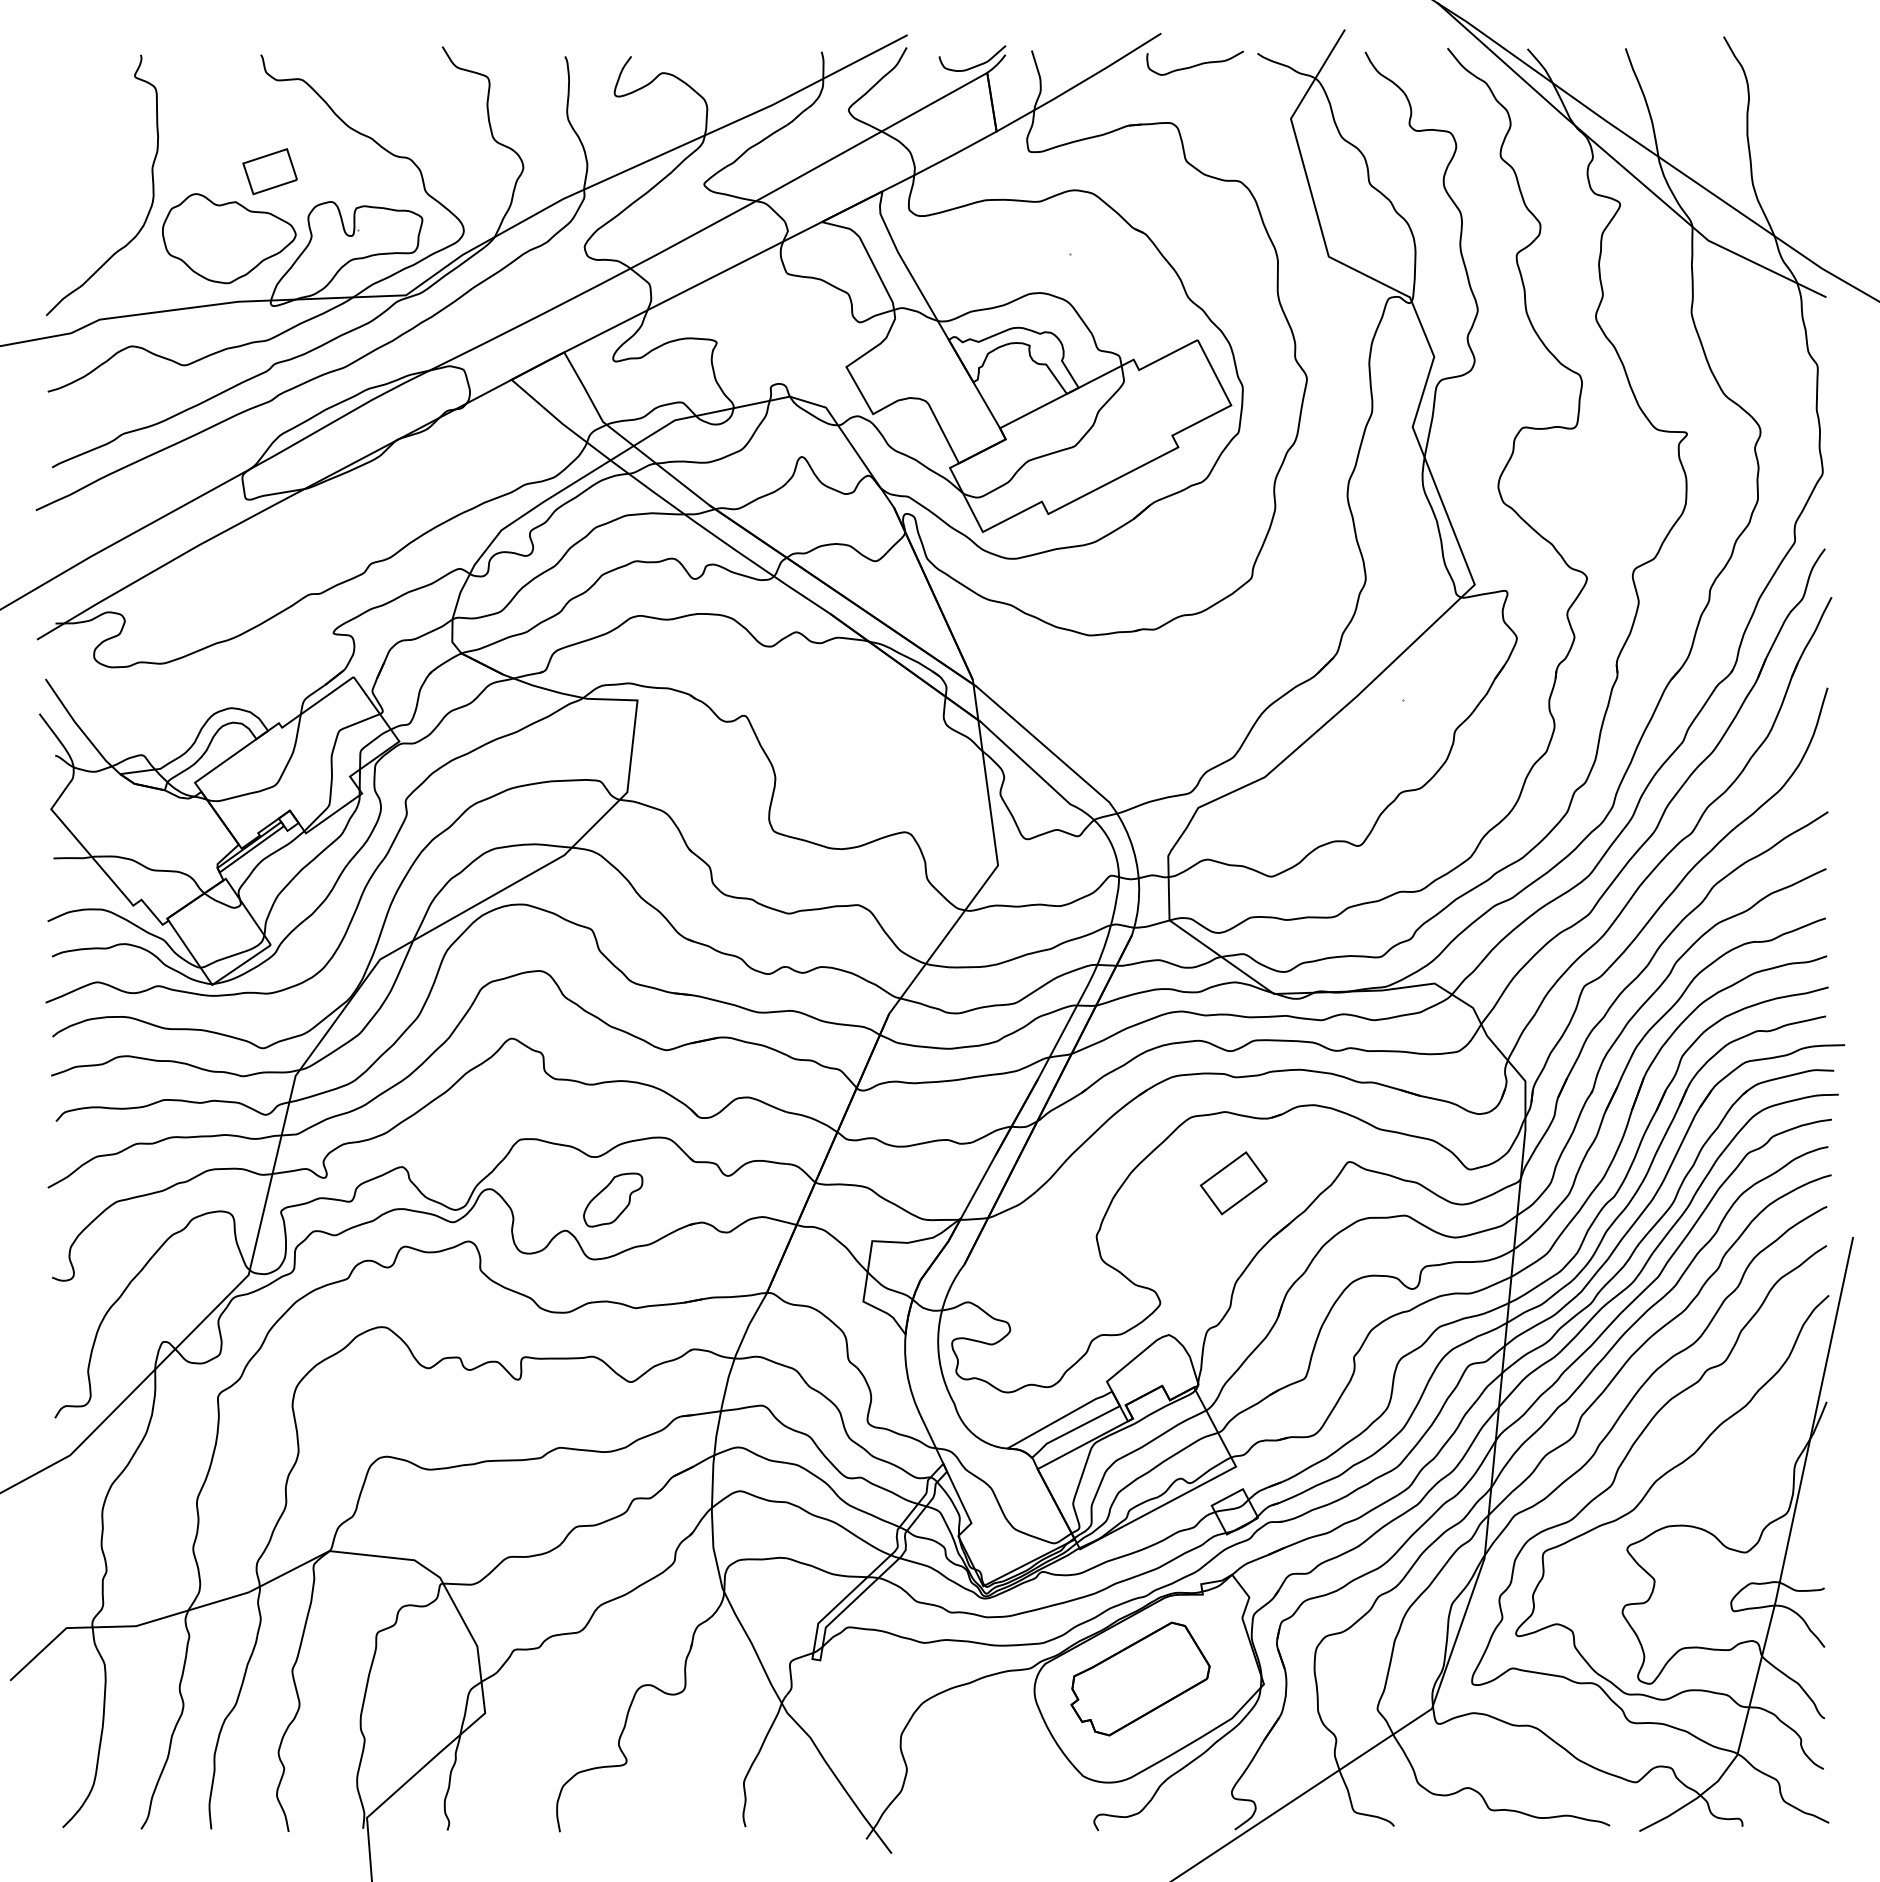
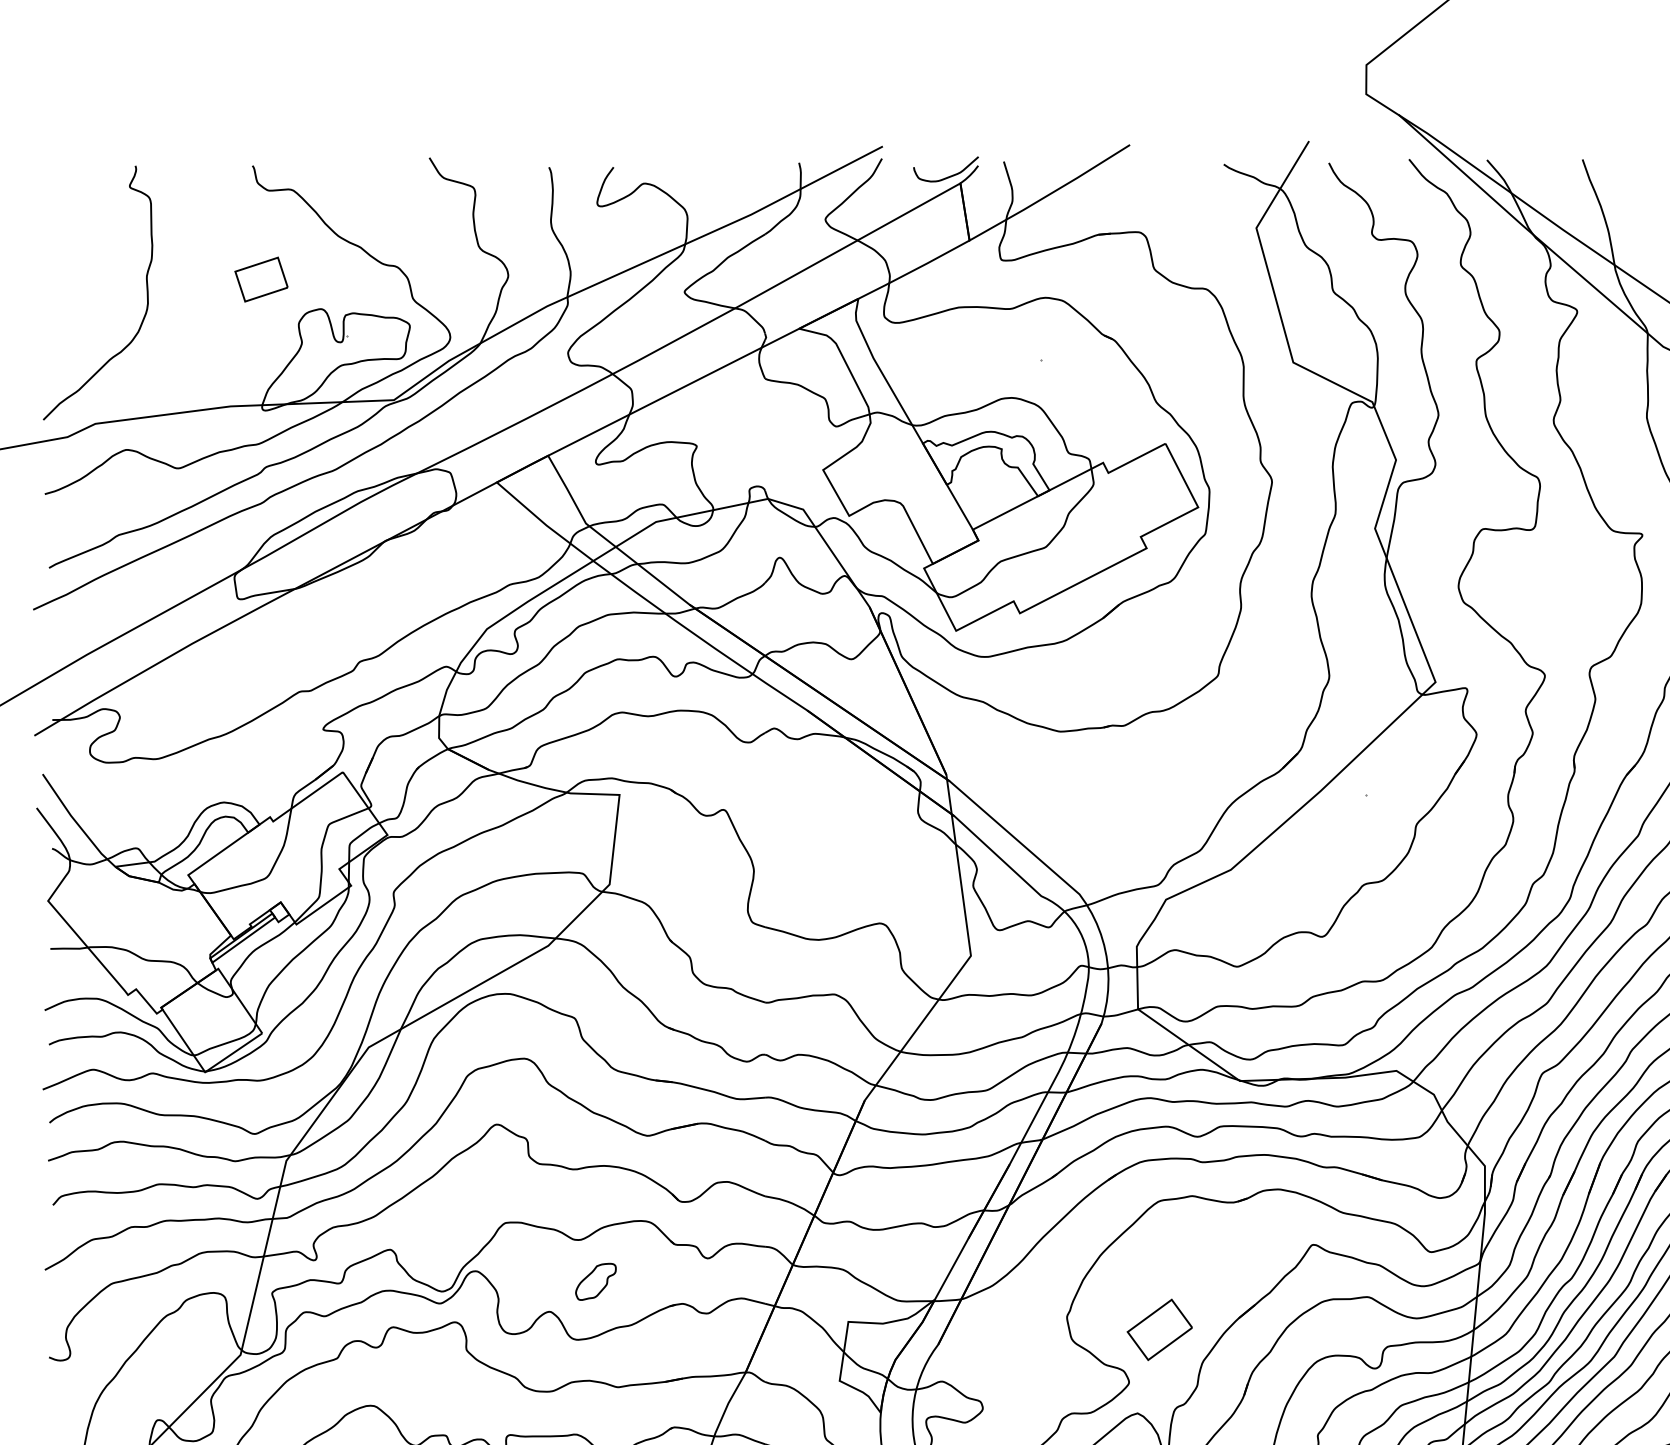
curve: (1195, 64) -> (1163, 175), removed
part: (229, 238) -> (221, 344), removed
part: (1233, 1183) -> (1159, 1330), moved
part: (613, 1199) -> (596, 1281), size x0.7

